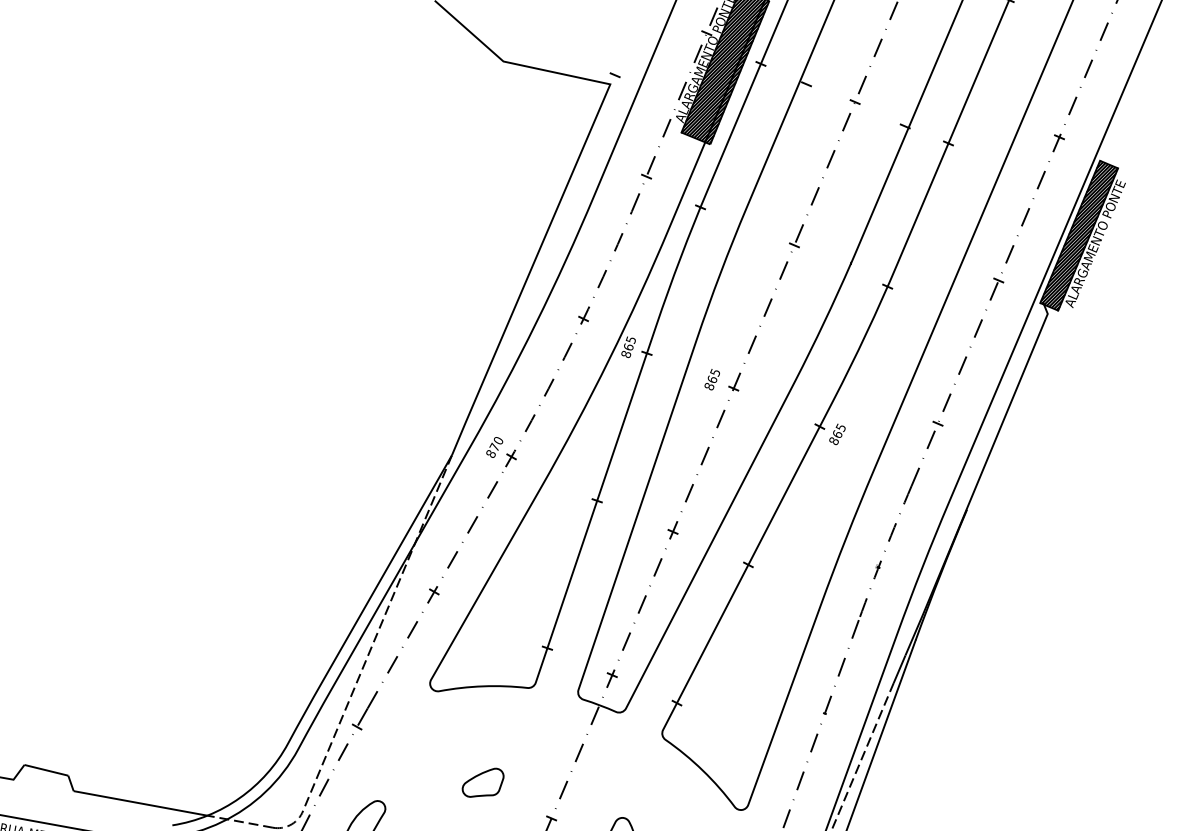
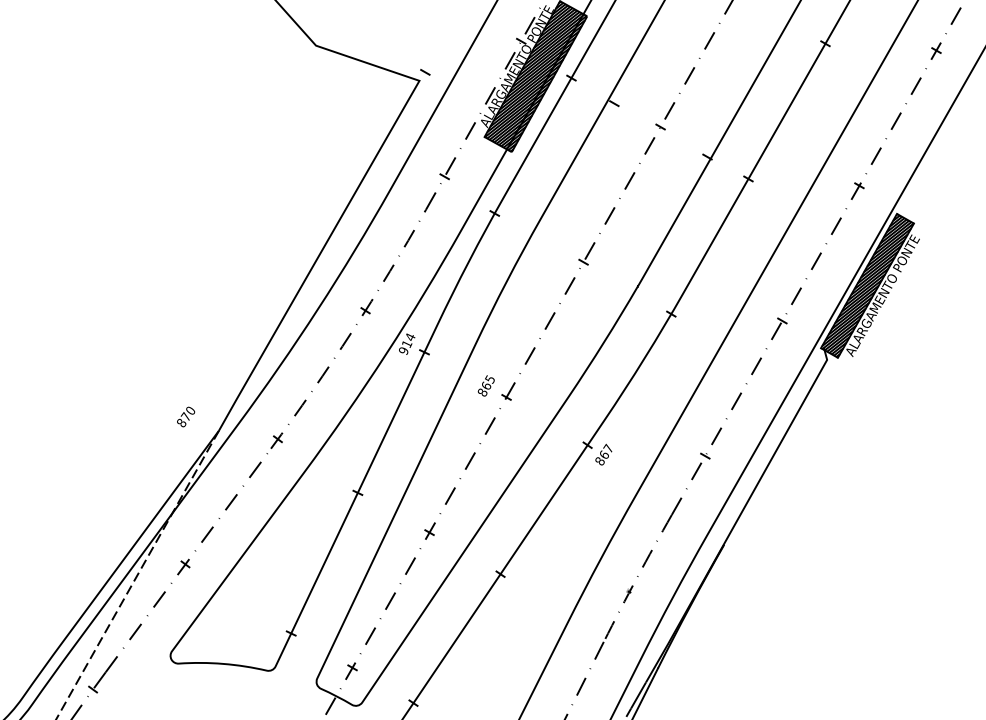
text: (629, 347) -> (407, 344), 865 -> 914
text: (840, 427) -> (608, 448), 865 -> 867
text: (494, 447) -> (185, 417), moved

